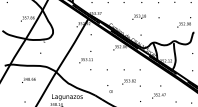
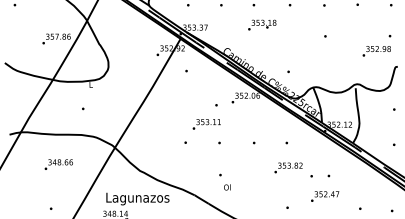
text: (138, 16) -> (260, 23), moved
text: (85, 57) -> (205, 117), moved
text: (131, 82) -> (293, 168), moved

